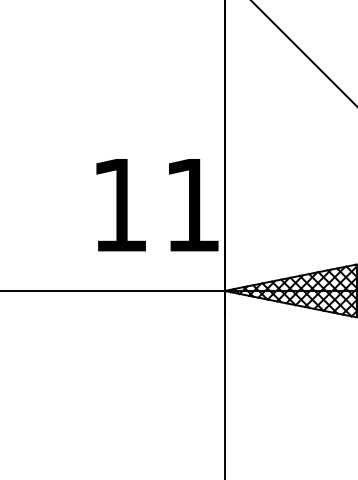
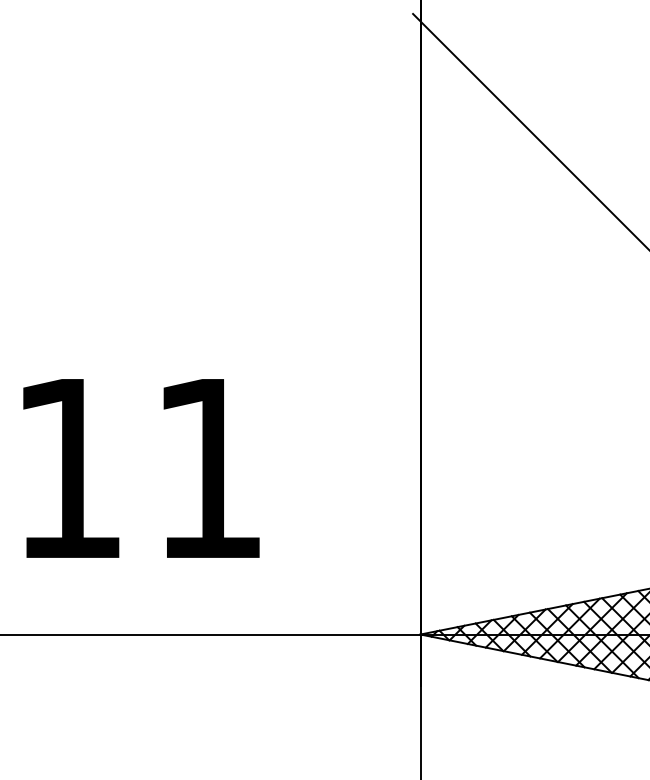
text: (157, 205) -> (141, 469), moved

